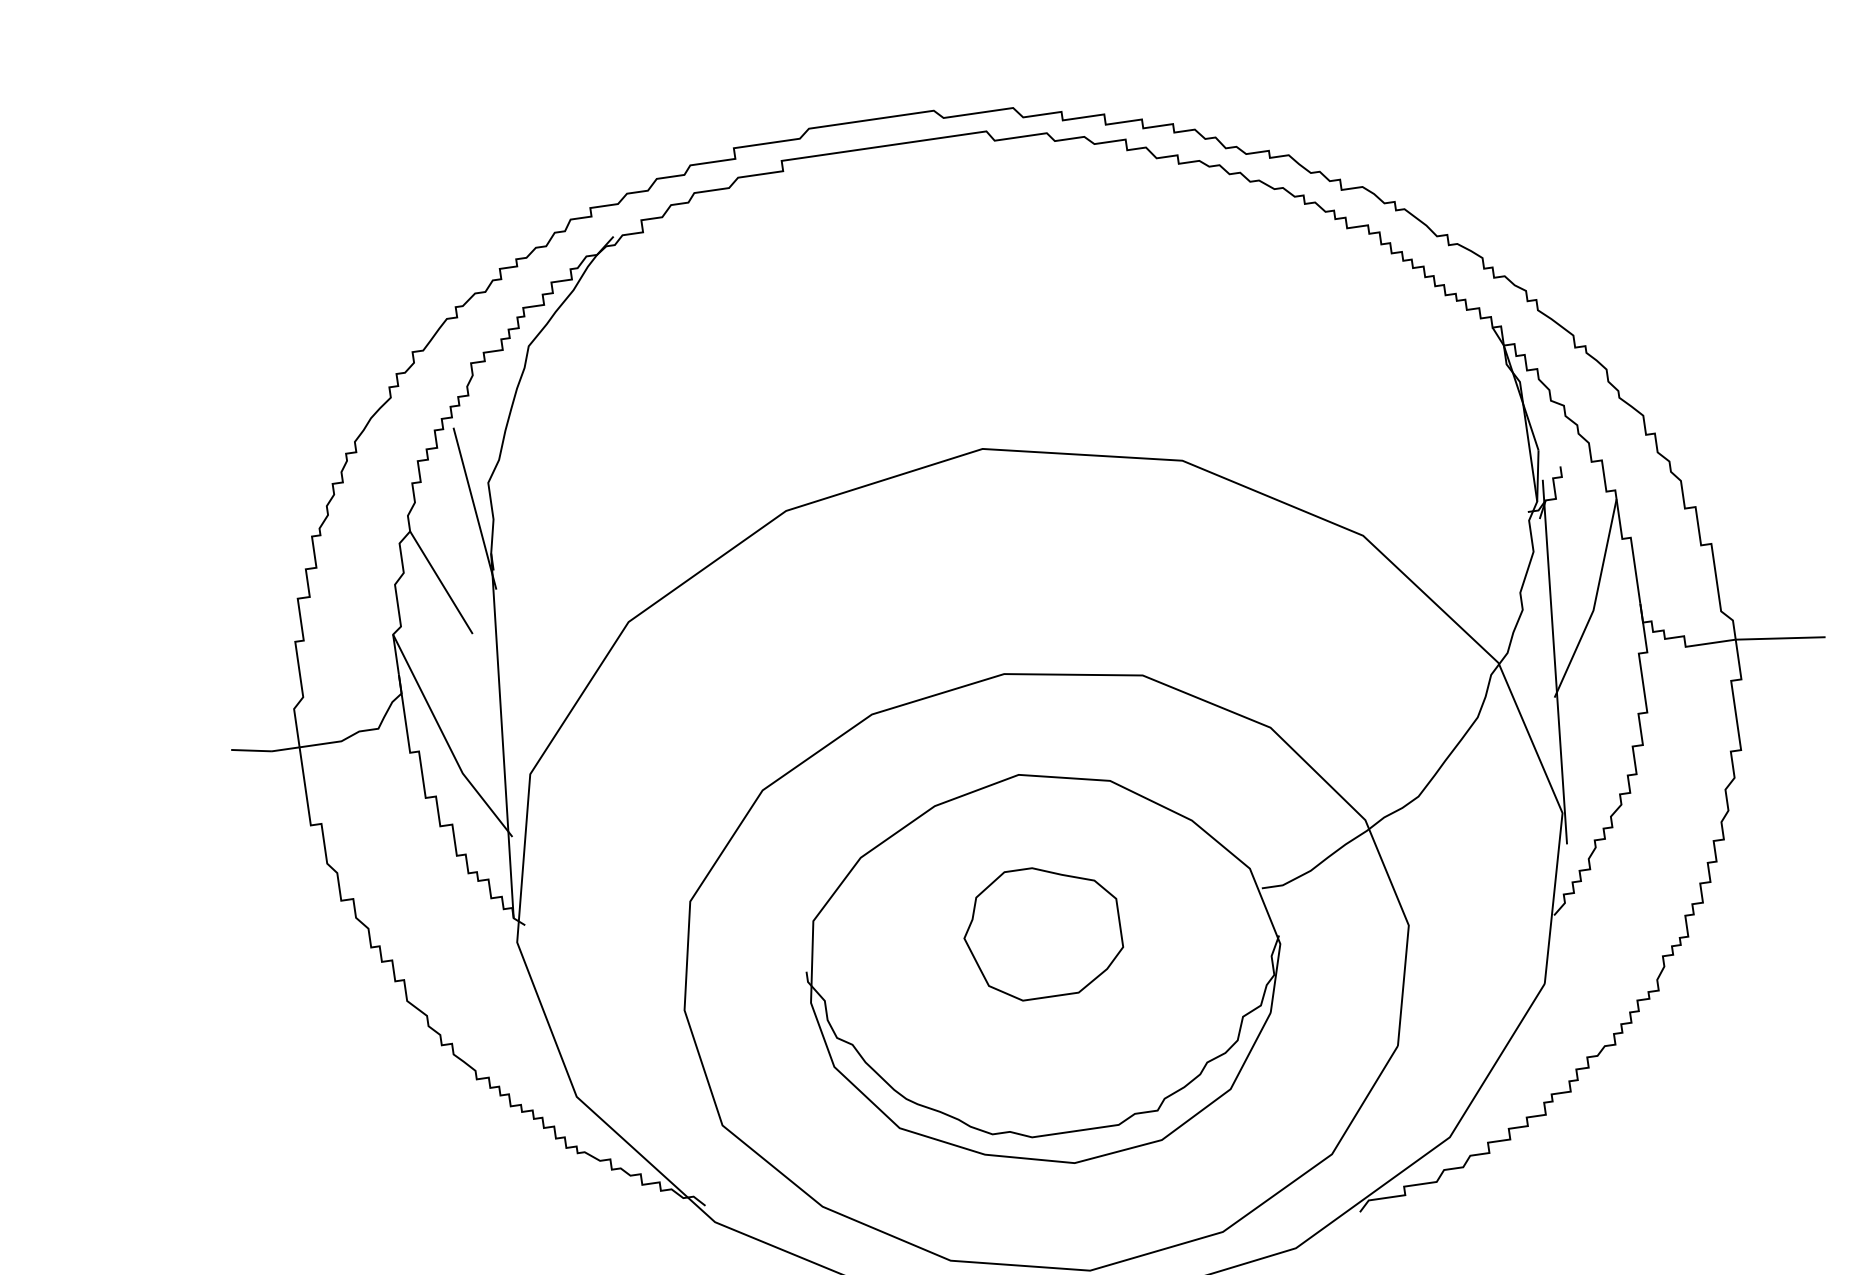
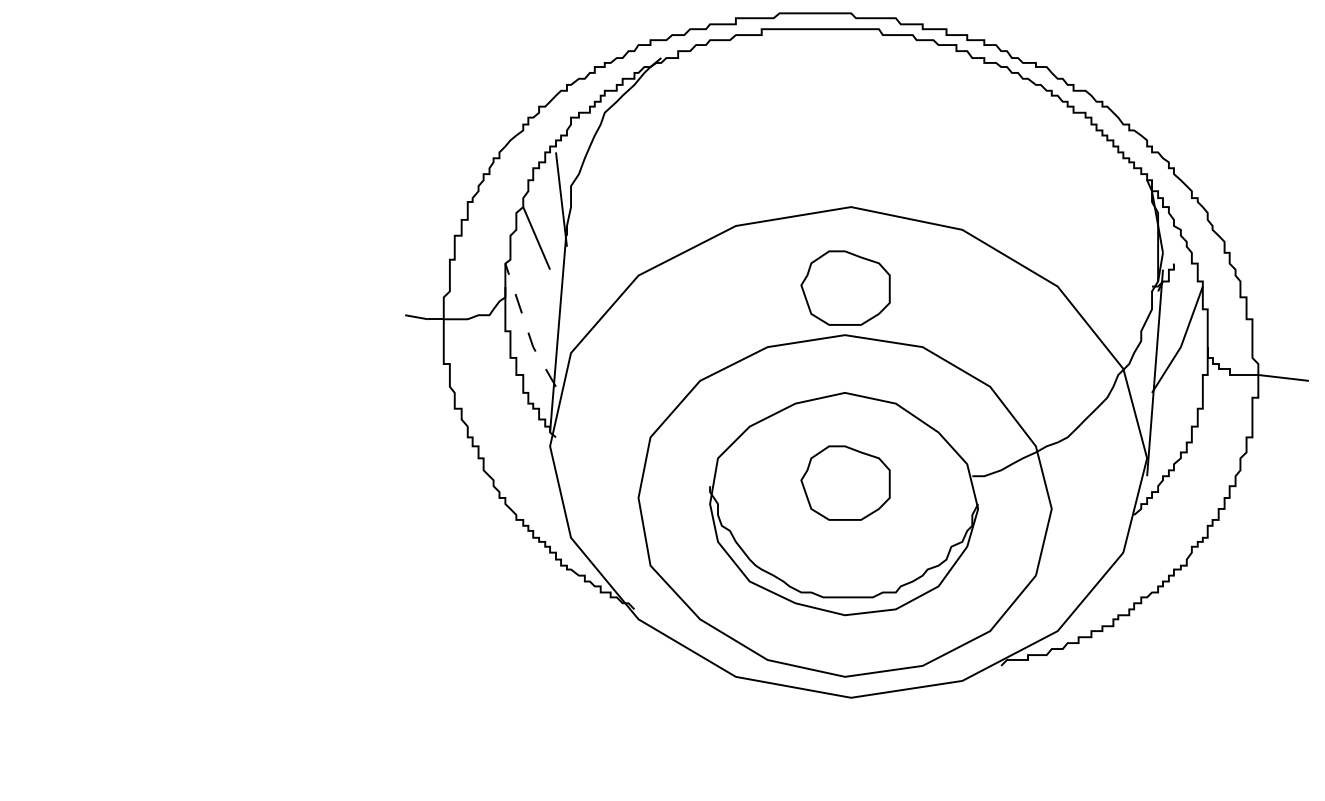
part: (992, 590) -> (845, 287), added
line: (446, 740) -> (526, 327), solid -> dashed

